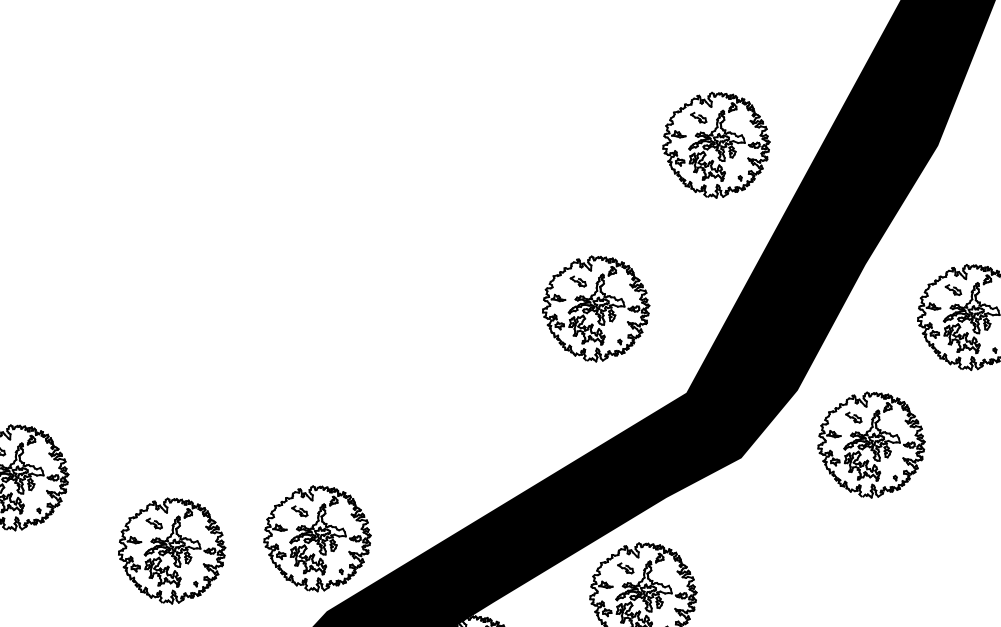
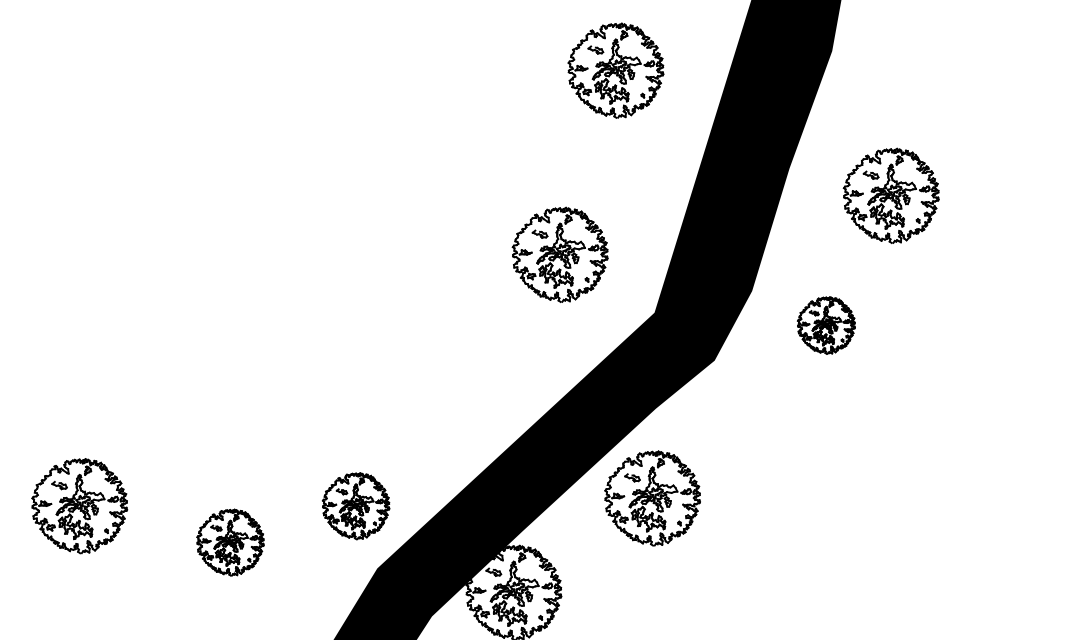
part: (715, 144) -> (615, 70), moved
part: (871, 444) -> (826, 325), size x0.6
part: (316, 538) -> (355, 506), size x0.7
part: (171, 550) -> (230, 542), size x0.7

